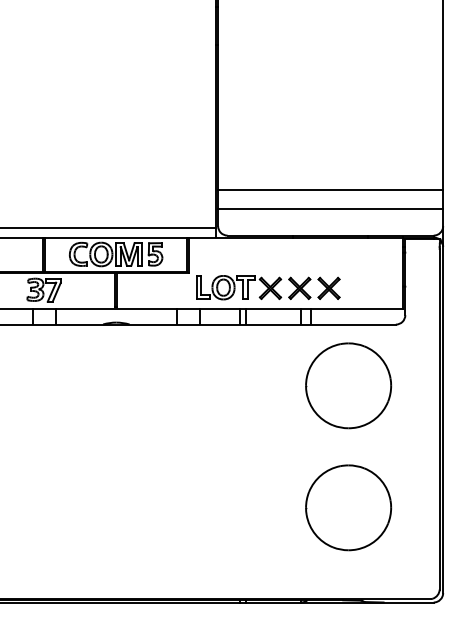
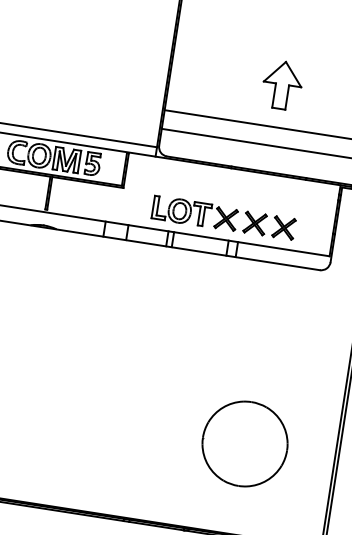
part: (330, 146) -> (282, 84), added
part: (268, 287) -> (224, 217), moved
part: (348, 385) -> (263, 323), removed

